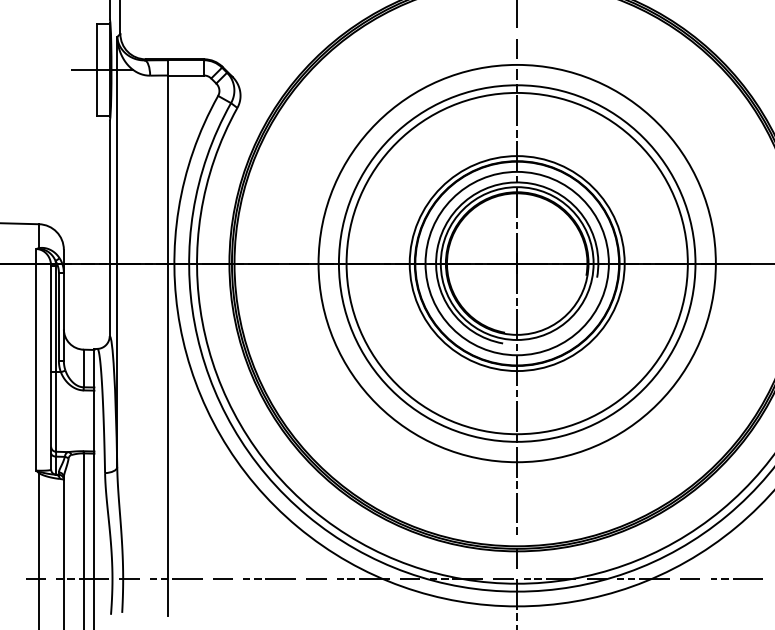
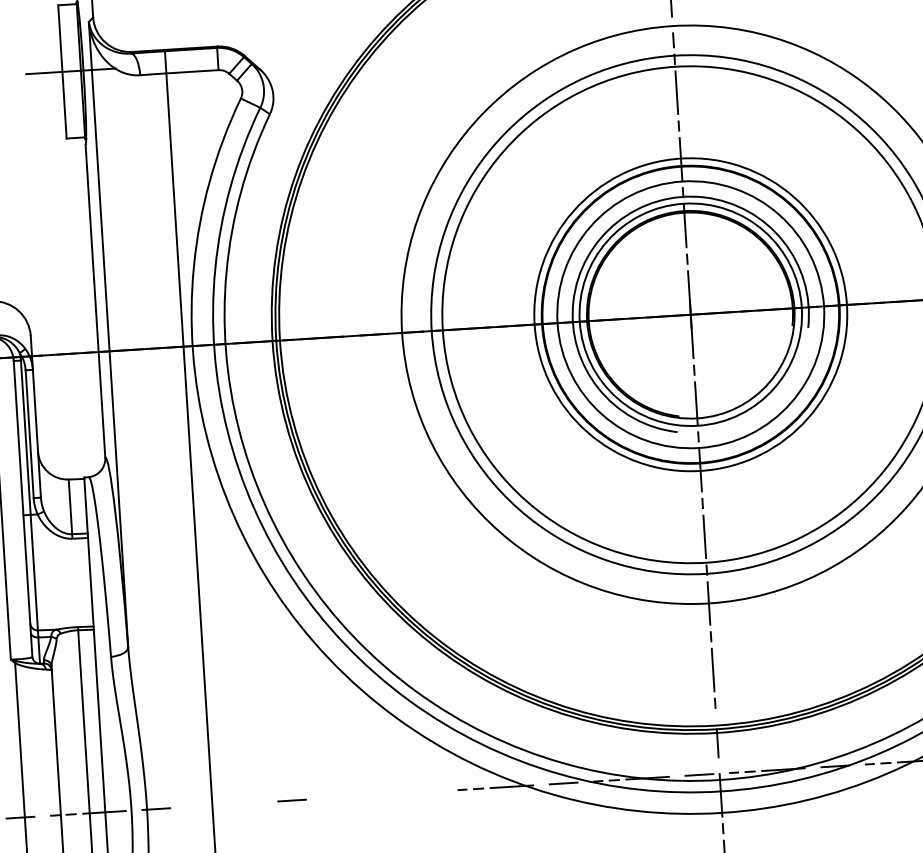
line: (269, 578) -> (359, 795), removed
line: (316, 578) -> (427, 790), removed
line: (175, 579) -> (223, 805), removed

